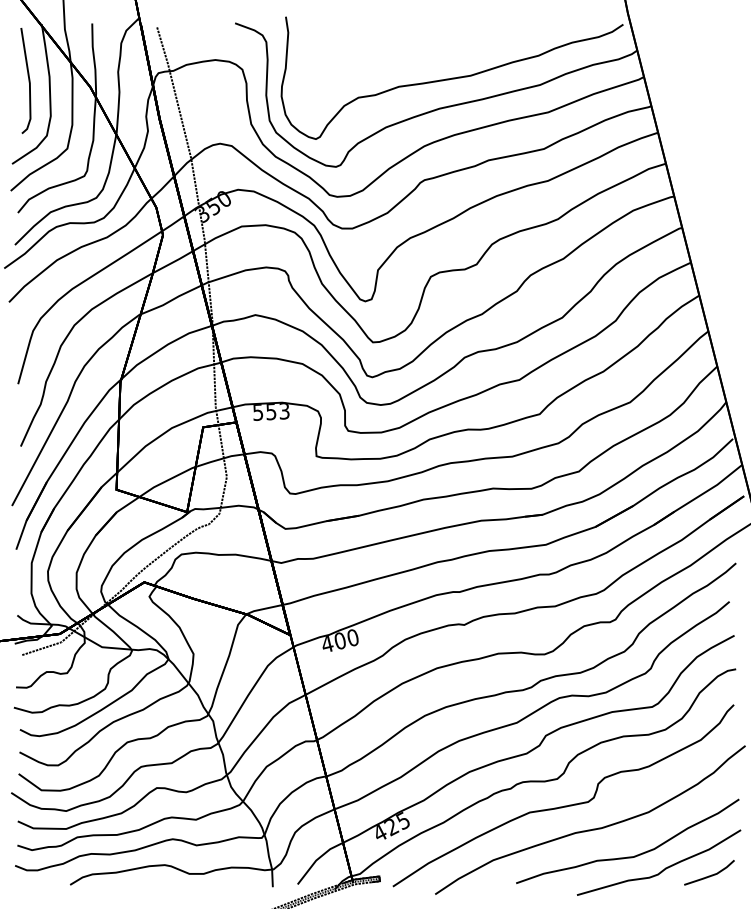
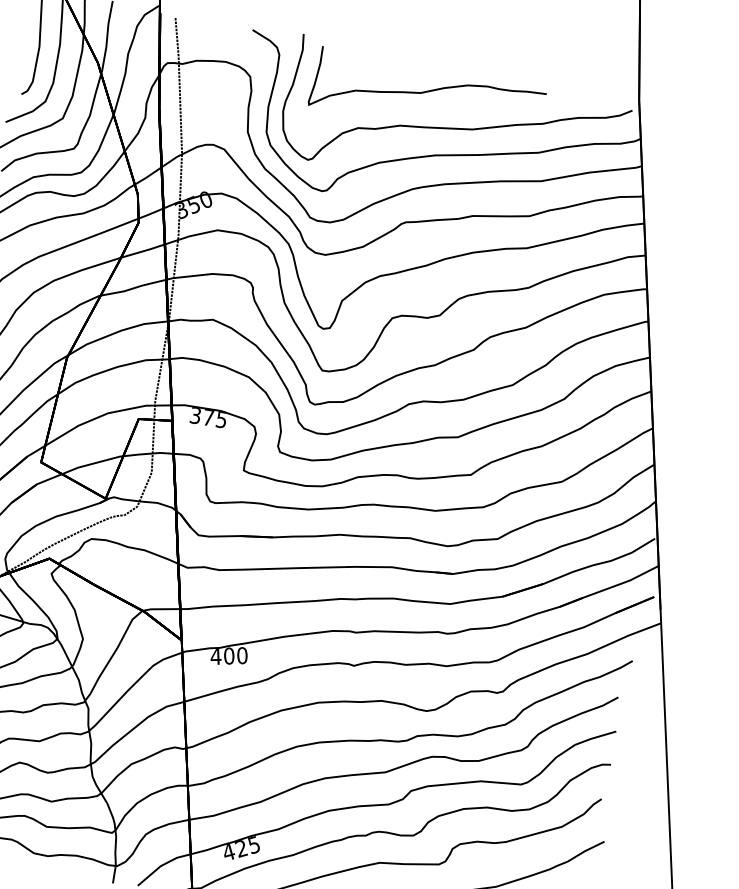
curve: (417, 49) -> (425, 92), added
text: (271, 411) -> (208, 417), 553 -> 375

